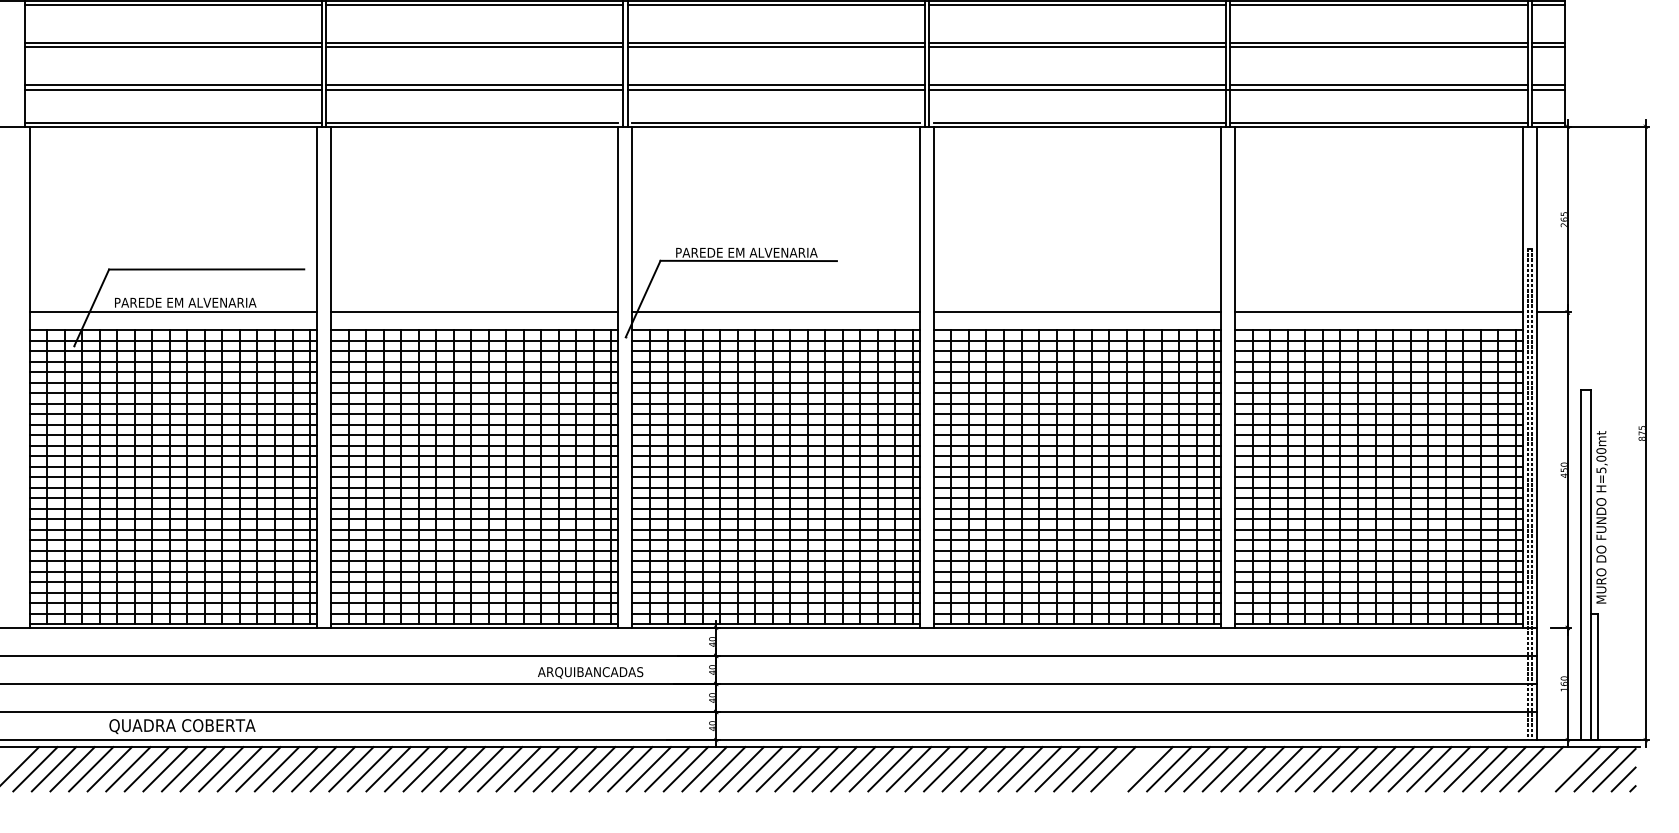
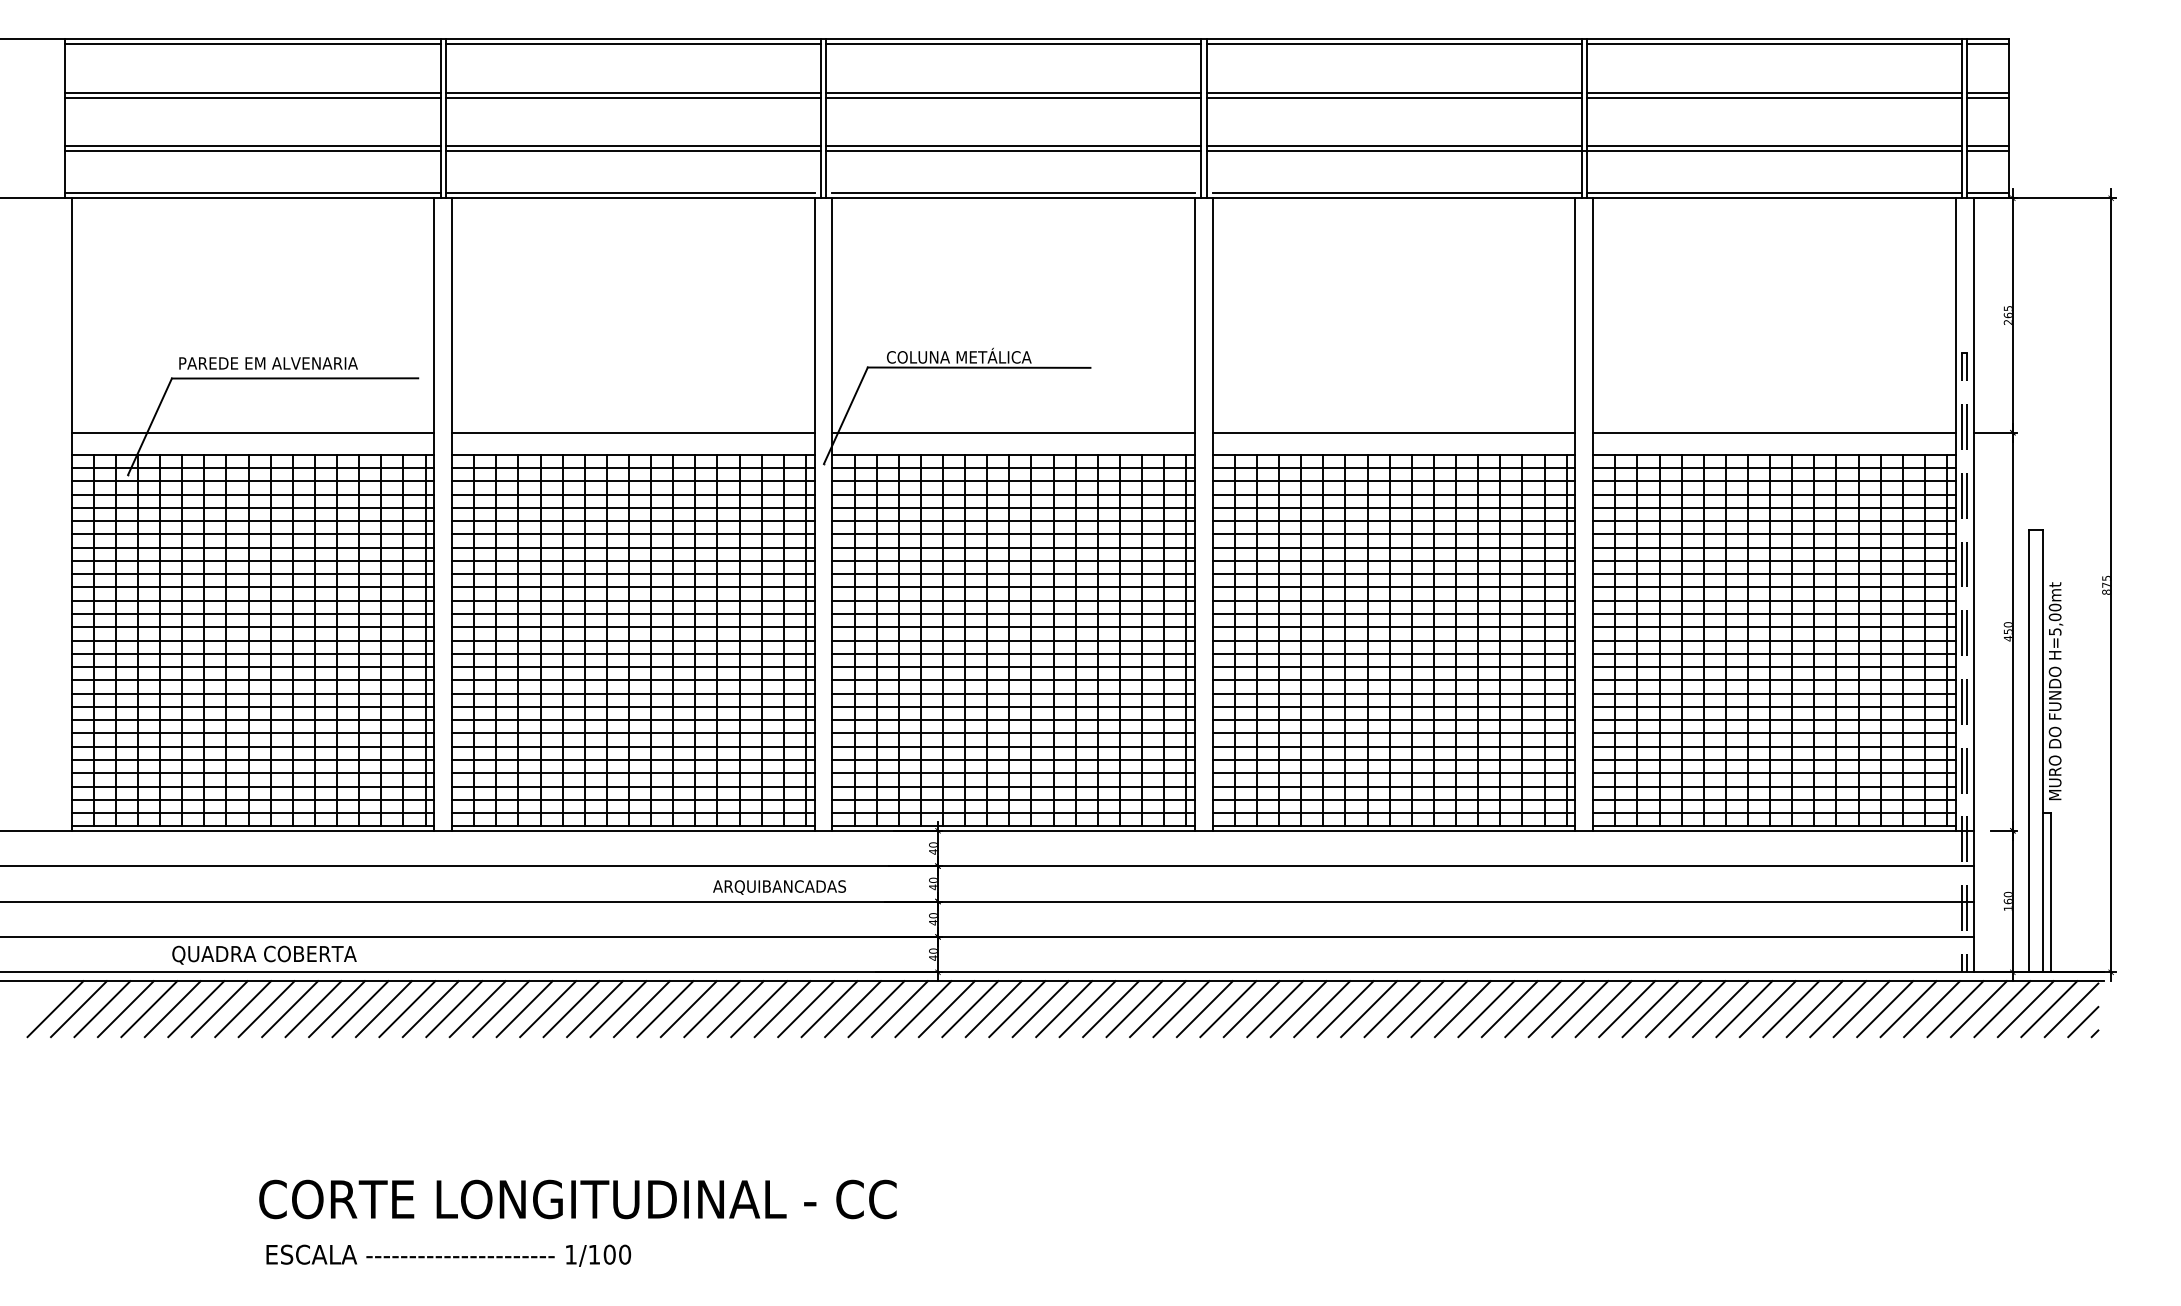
text: (746, 251) -> (976, 355), PAREDE EM ALVENARIA -> COLUNA METÁLICA
text: (185, 302) -> (268, 363), moved
line: (1131, 769) -> (1462, 1009), added
line: (1559, 769) -> (2002, 1009), added

